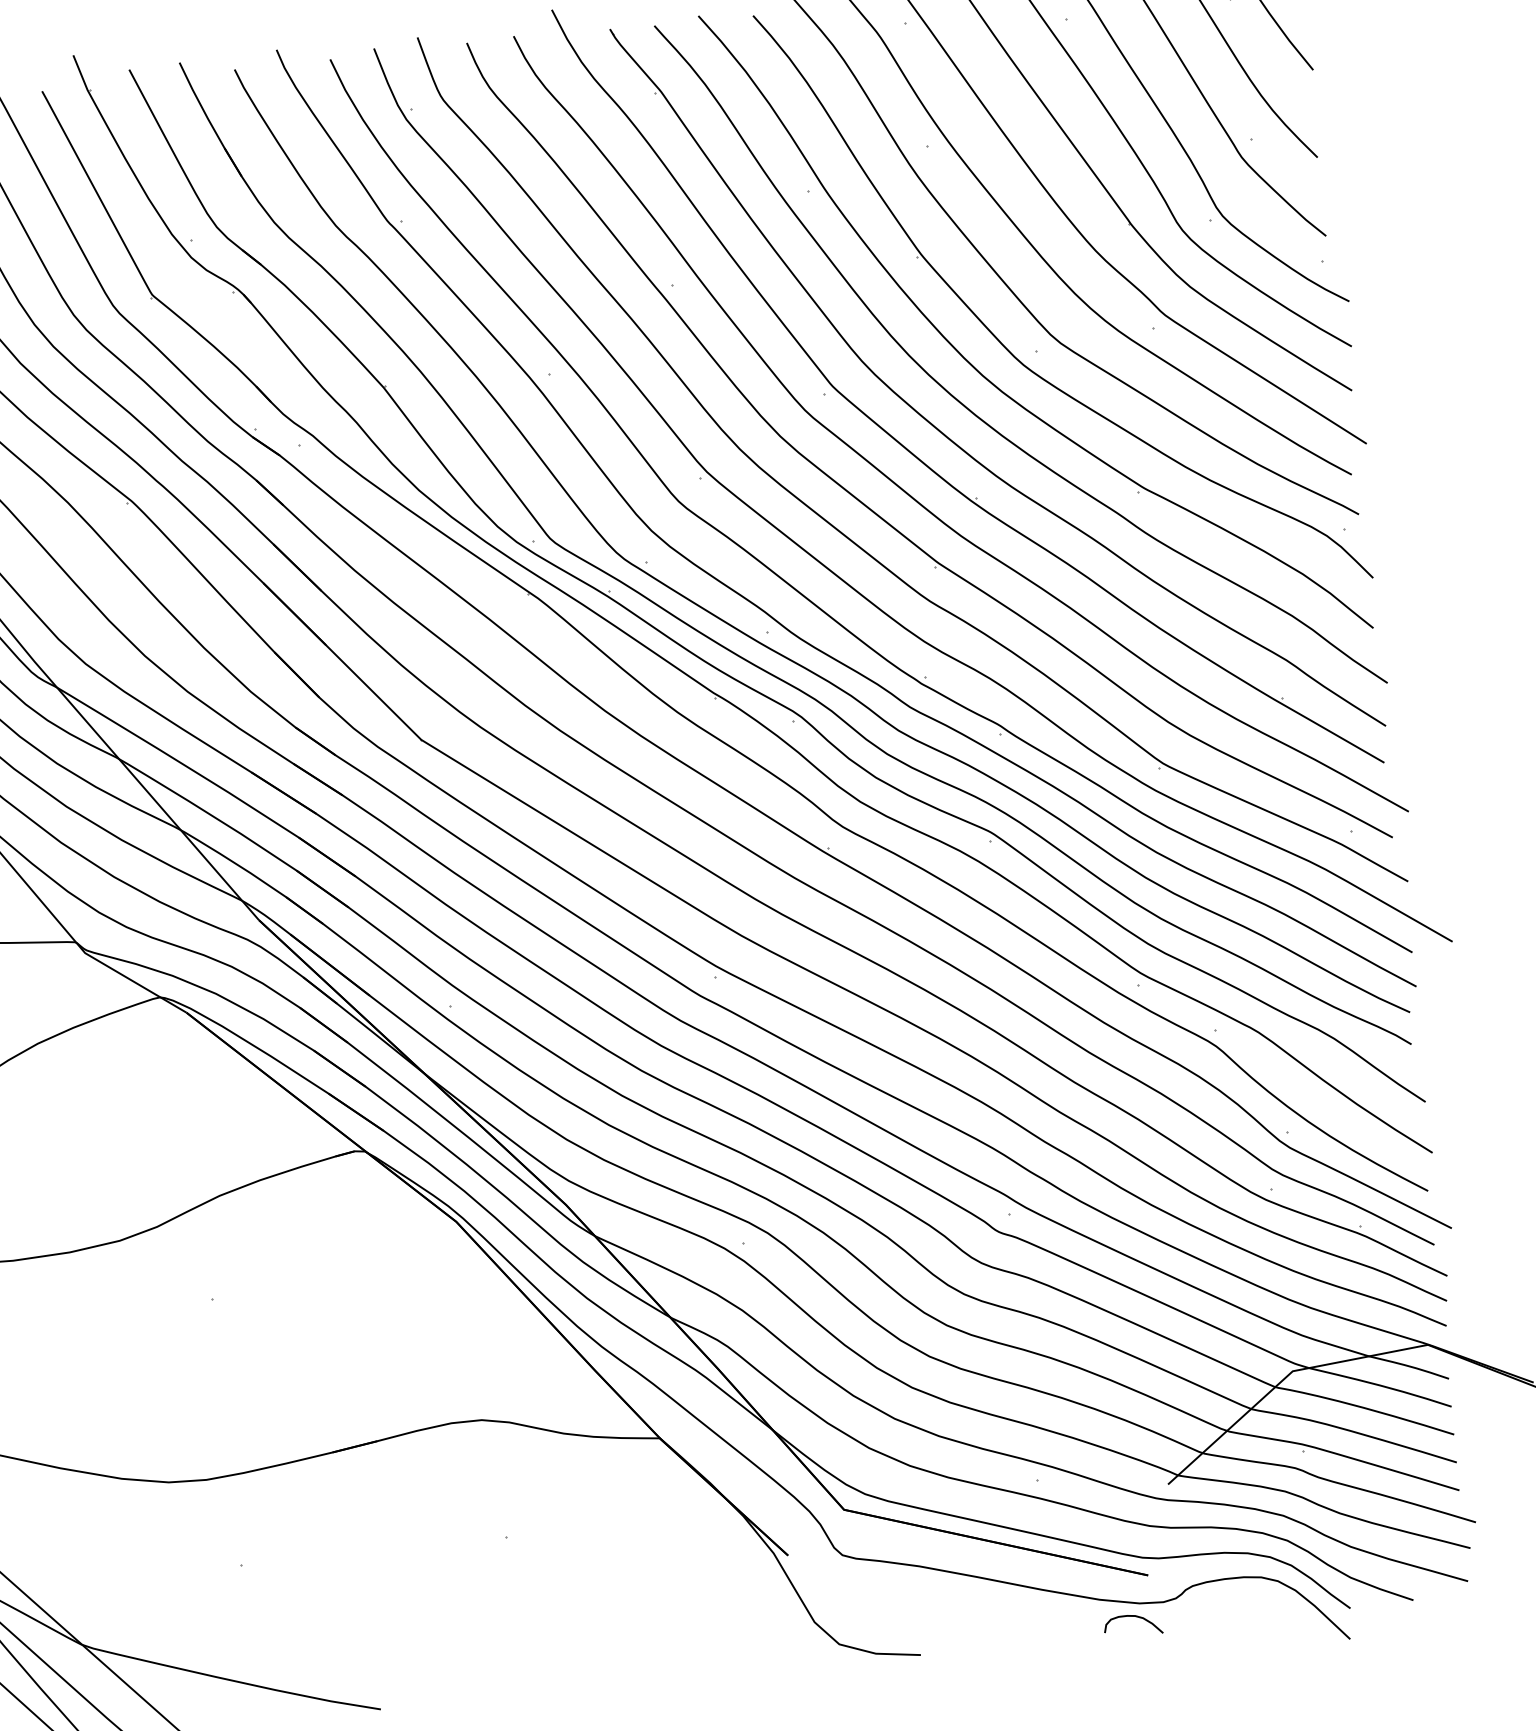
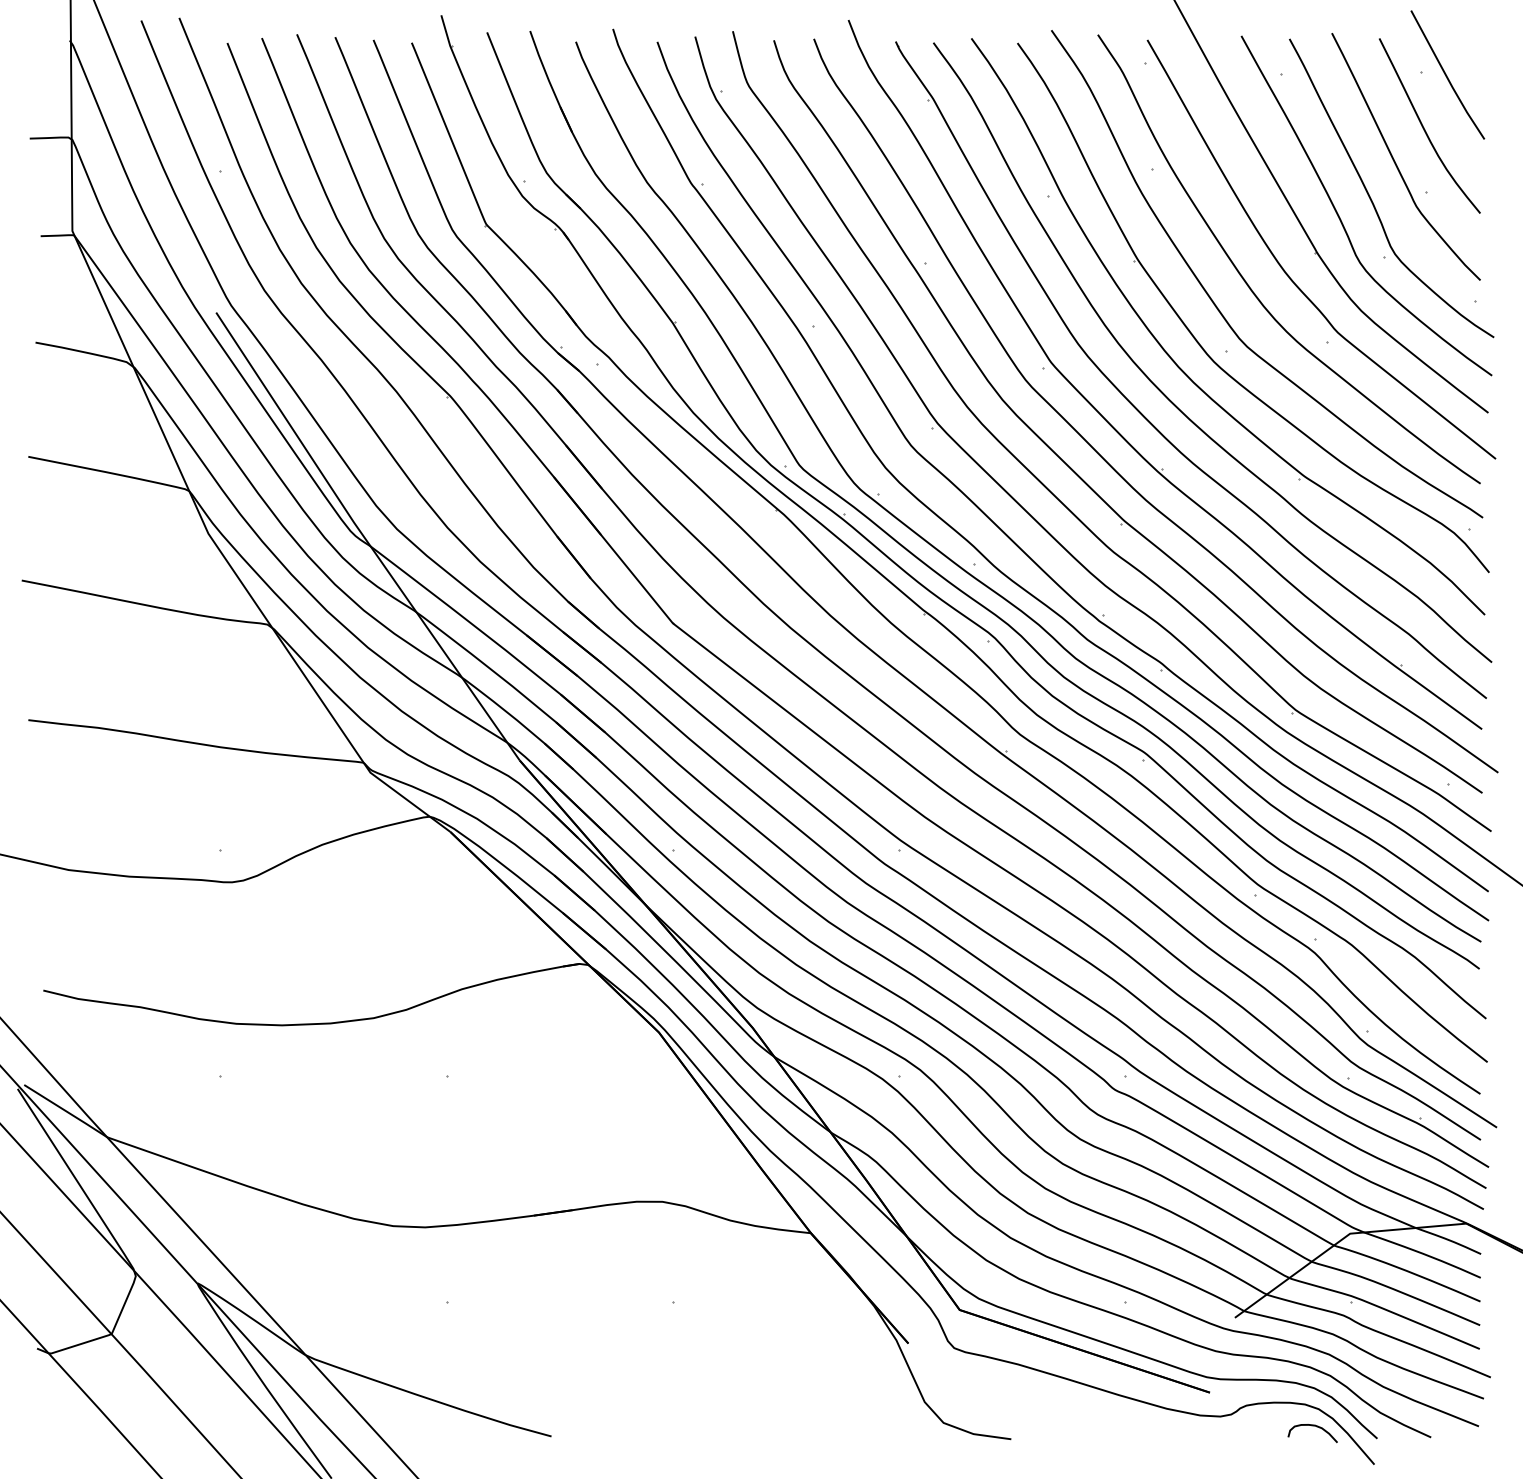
curve: (1131, 1617) -> (1312, 1426), moved

